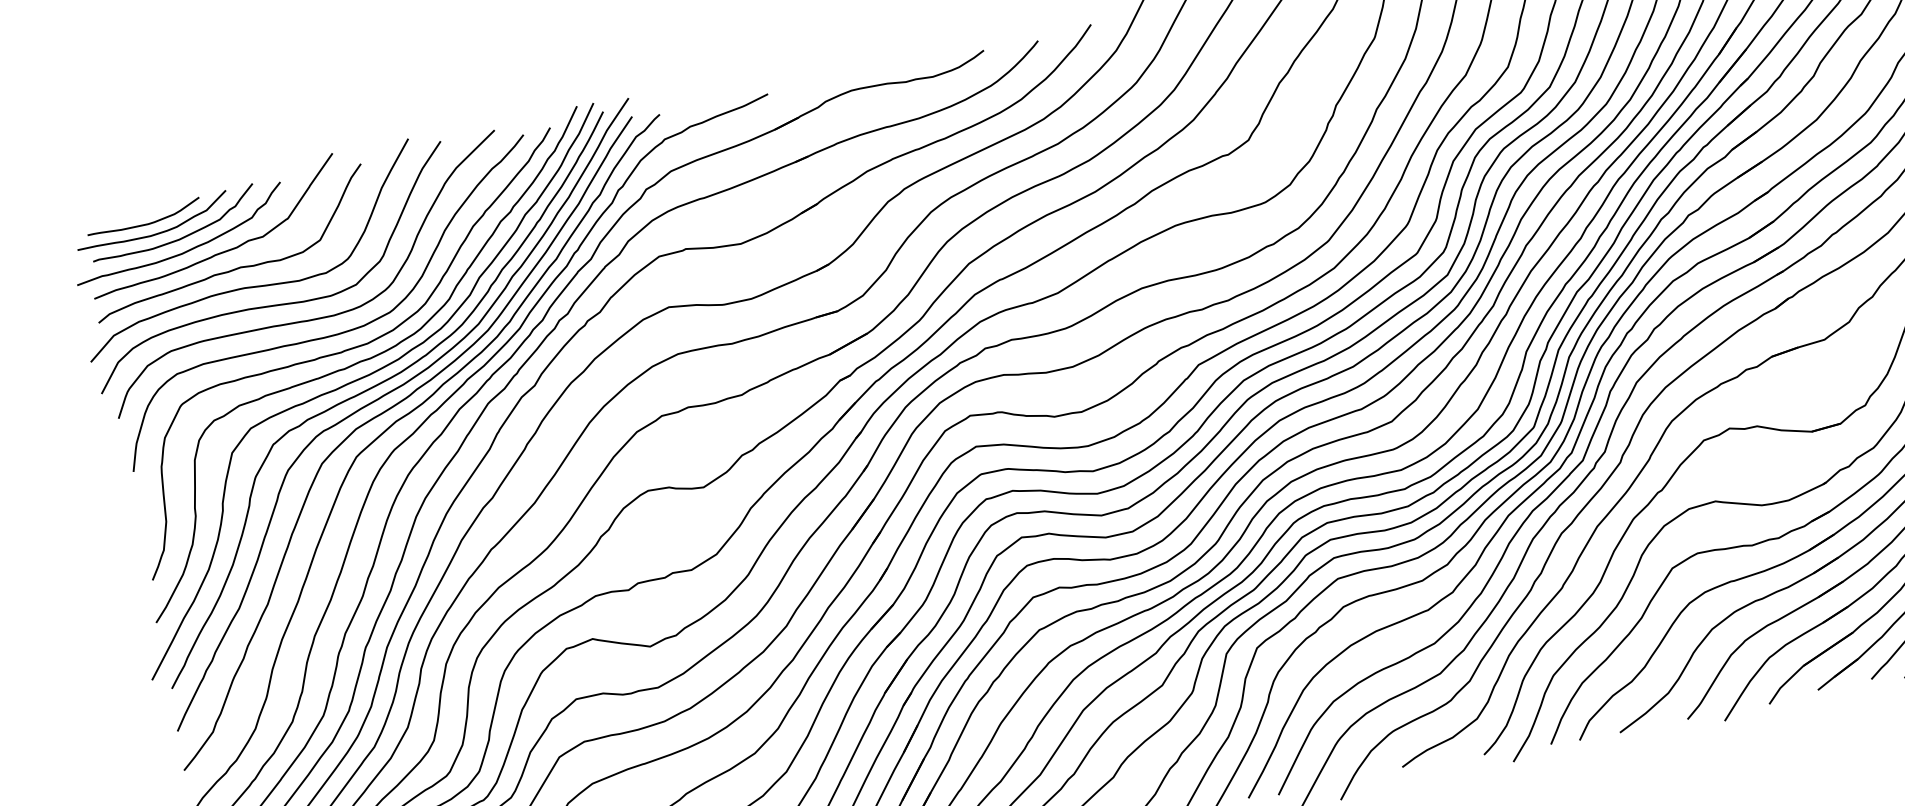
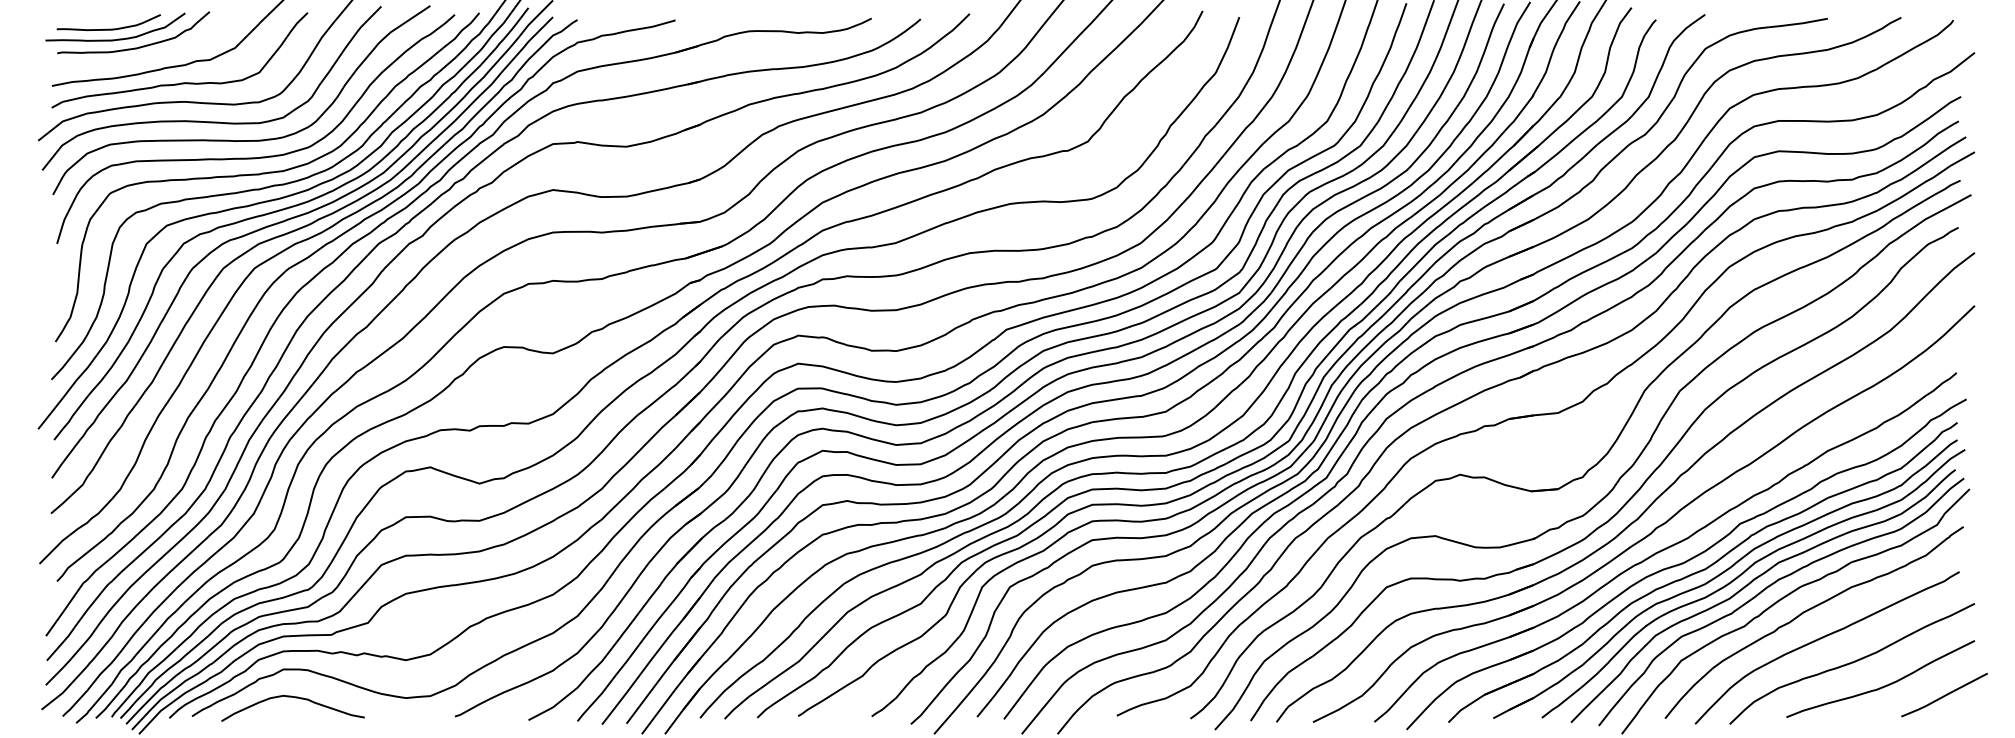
curve: (188, 249) -> (142, 58), removed

